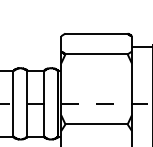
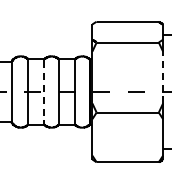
line: (132, 89) -> (163, 77), solid -> dashed
line: (13, 104) -> (44, 92), solid -> dashed

